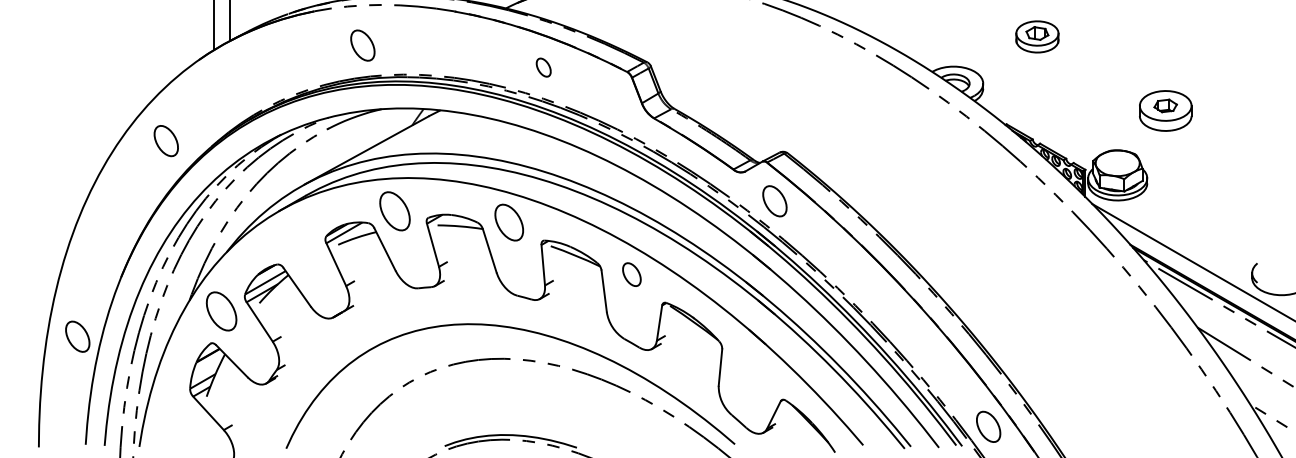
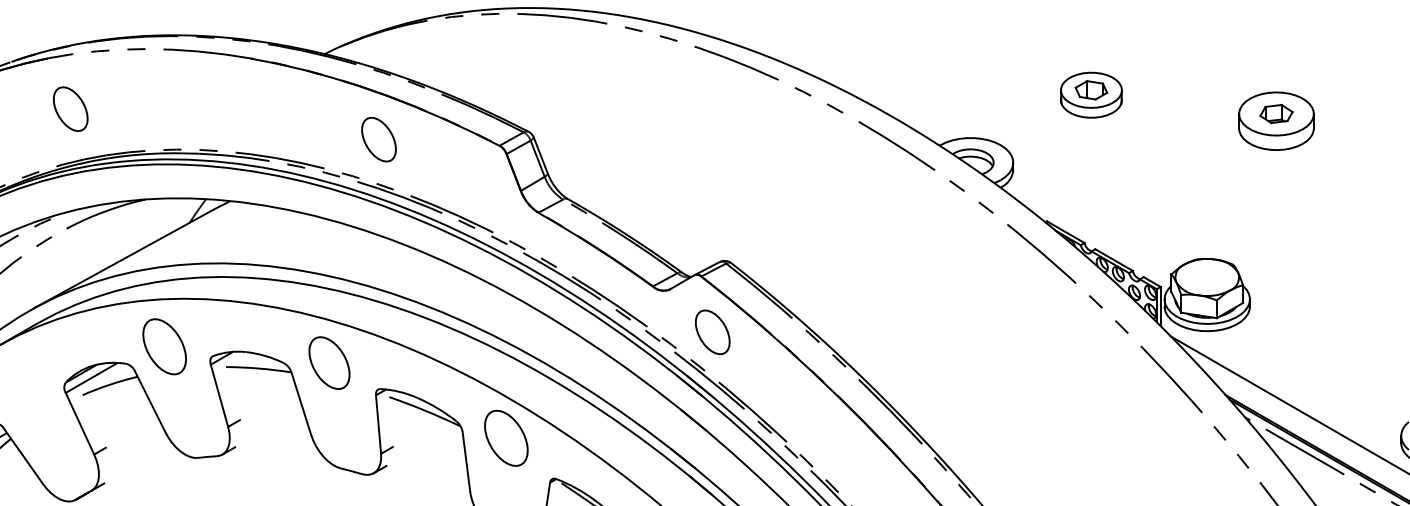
part: (362, 45) -> (70, 109), moved
part: (543, 67) -> (378, 139), size x1.67
part: (1165, 110) -> (1276, 120), moved
part: (631, 274) -> (505, 437), size x1.67

